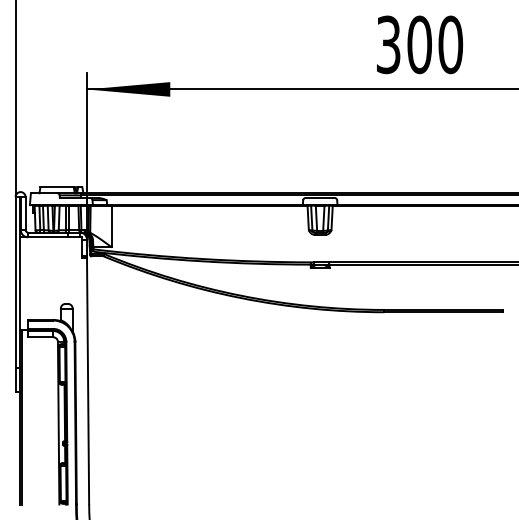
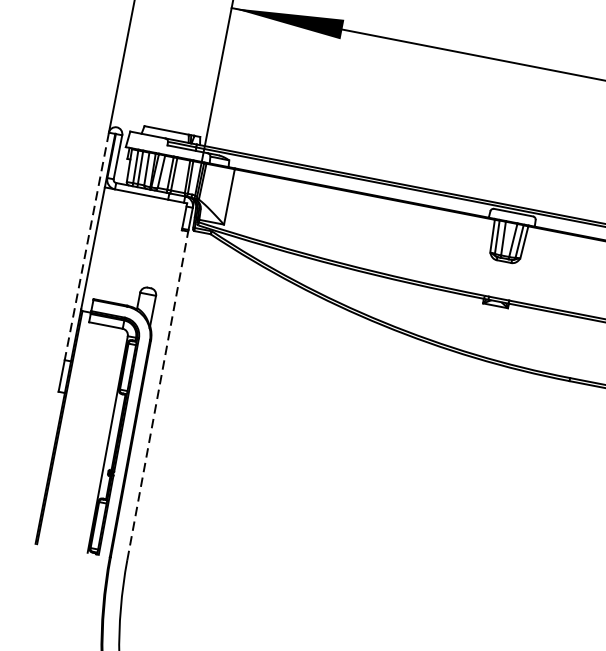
line: (15, 282) -> (86, 246), solid -> dashed
line: (88, 380) -> (158, 395), solid -> dashed

